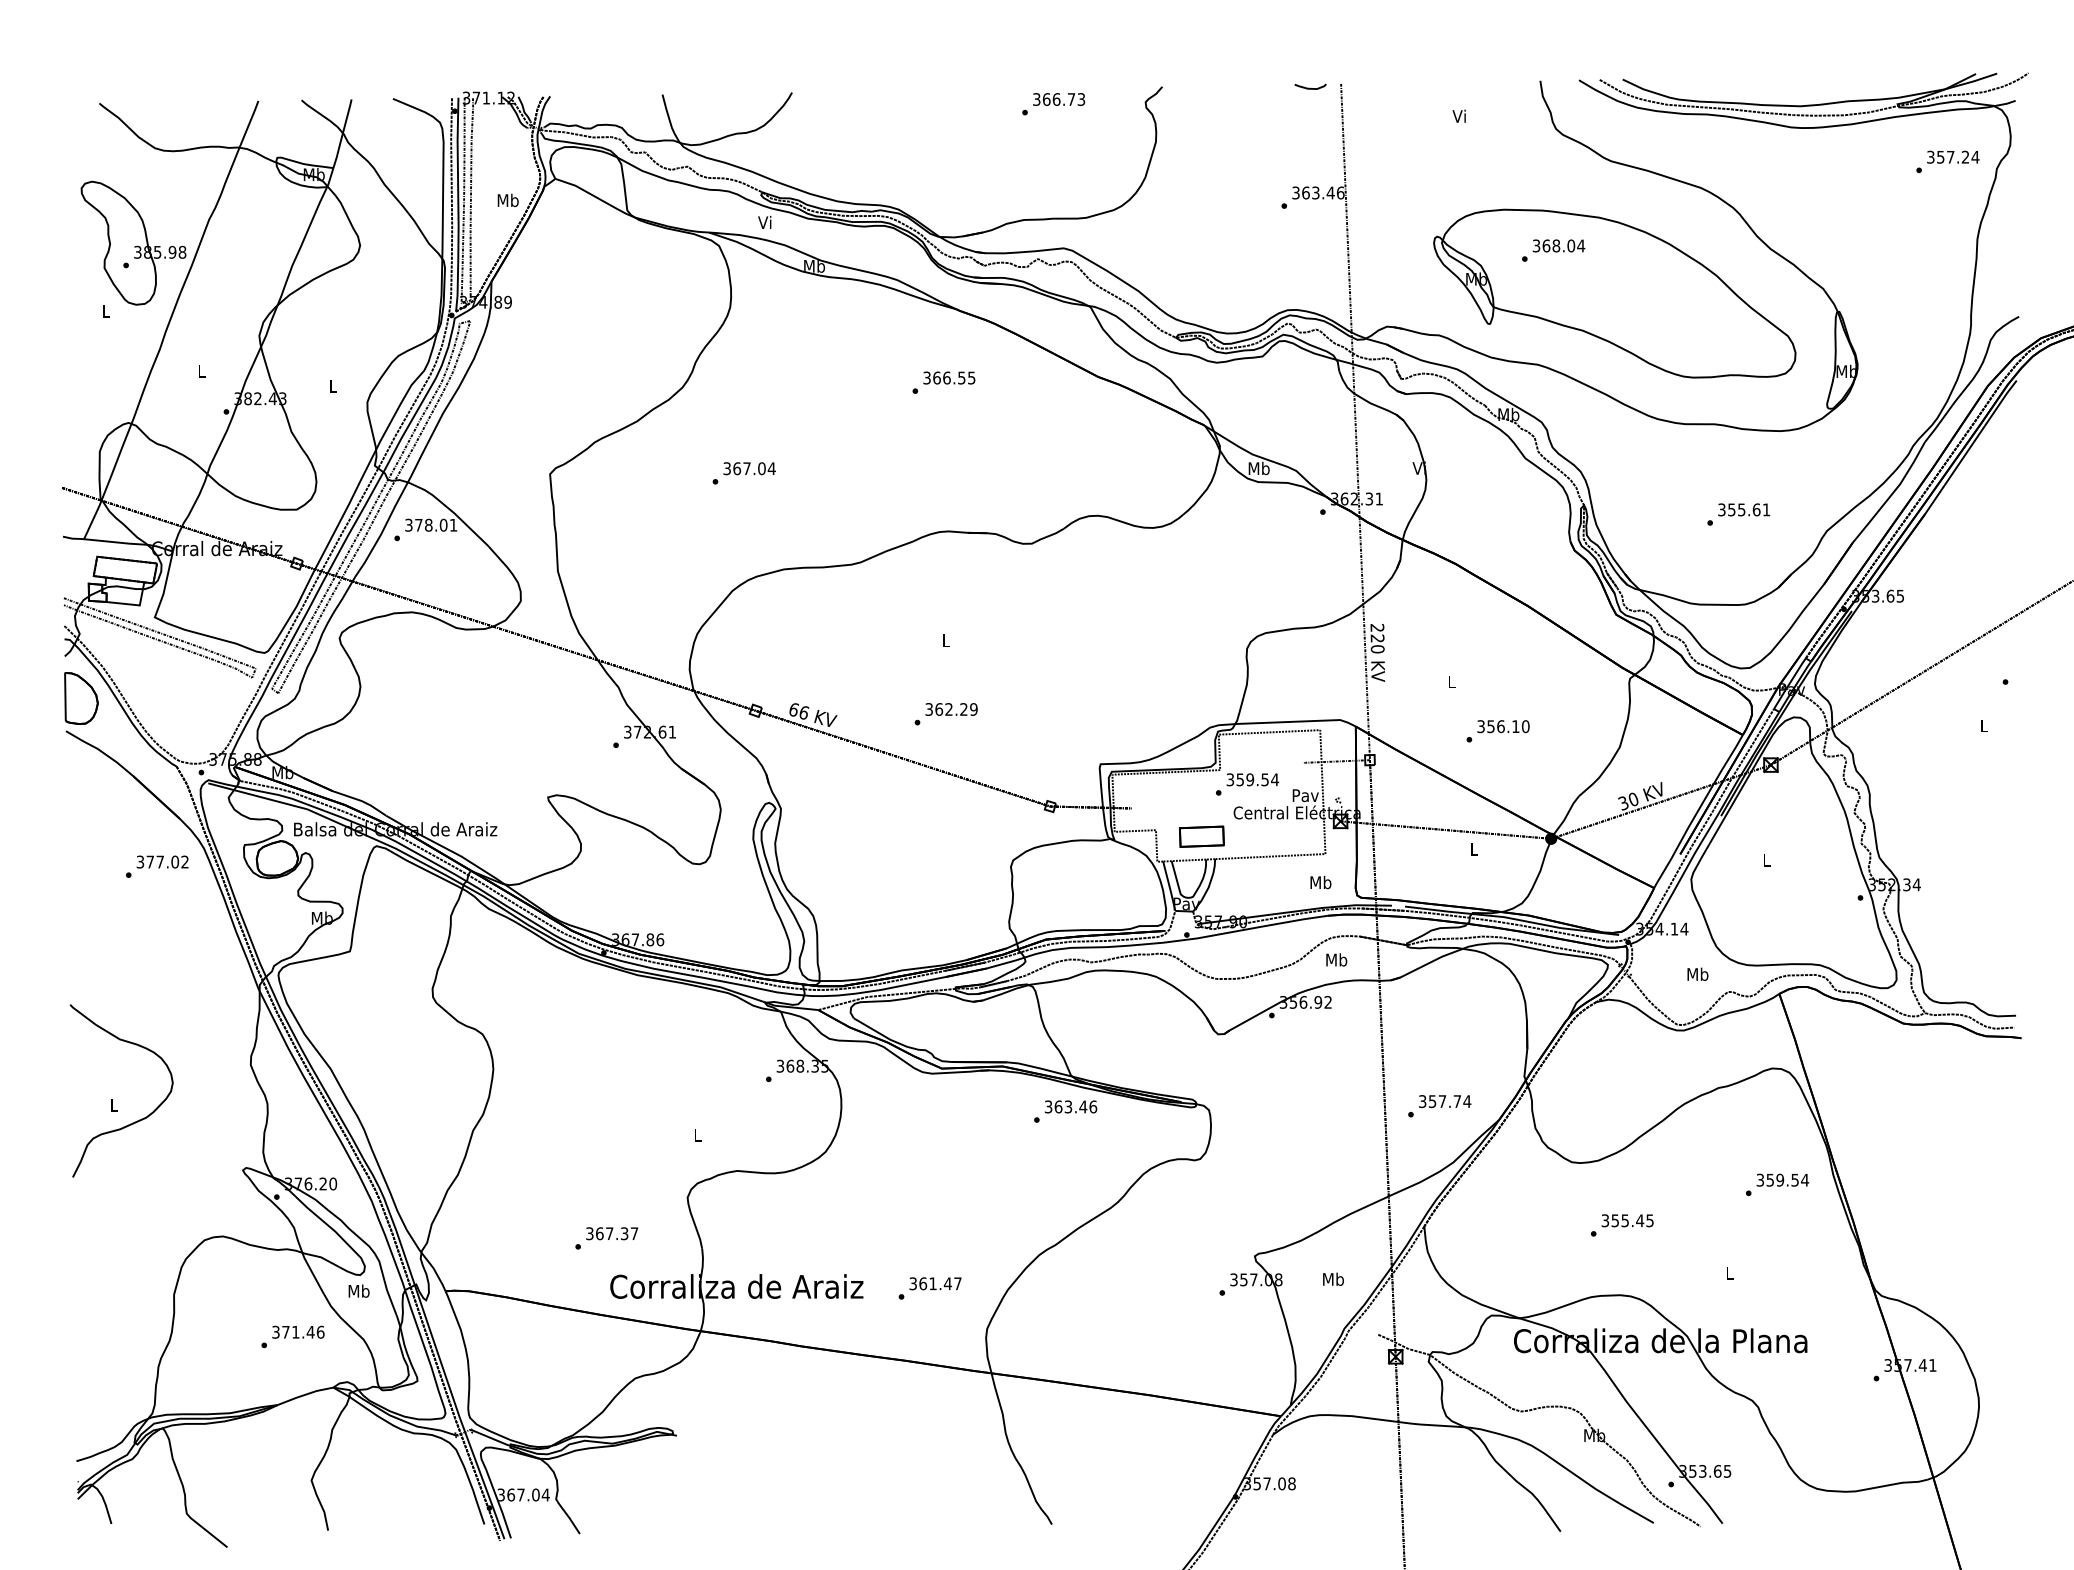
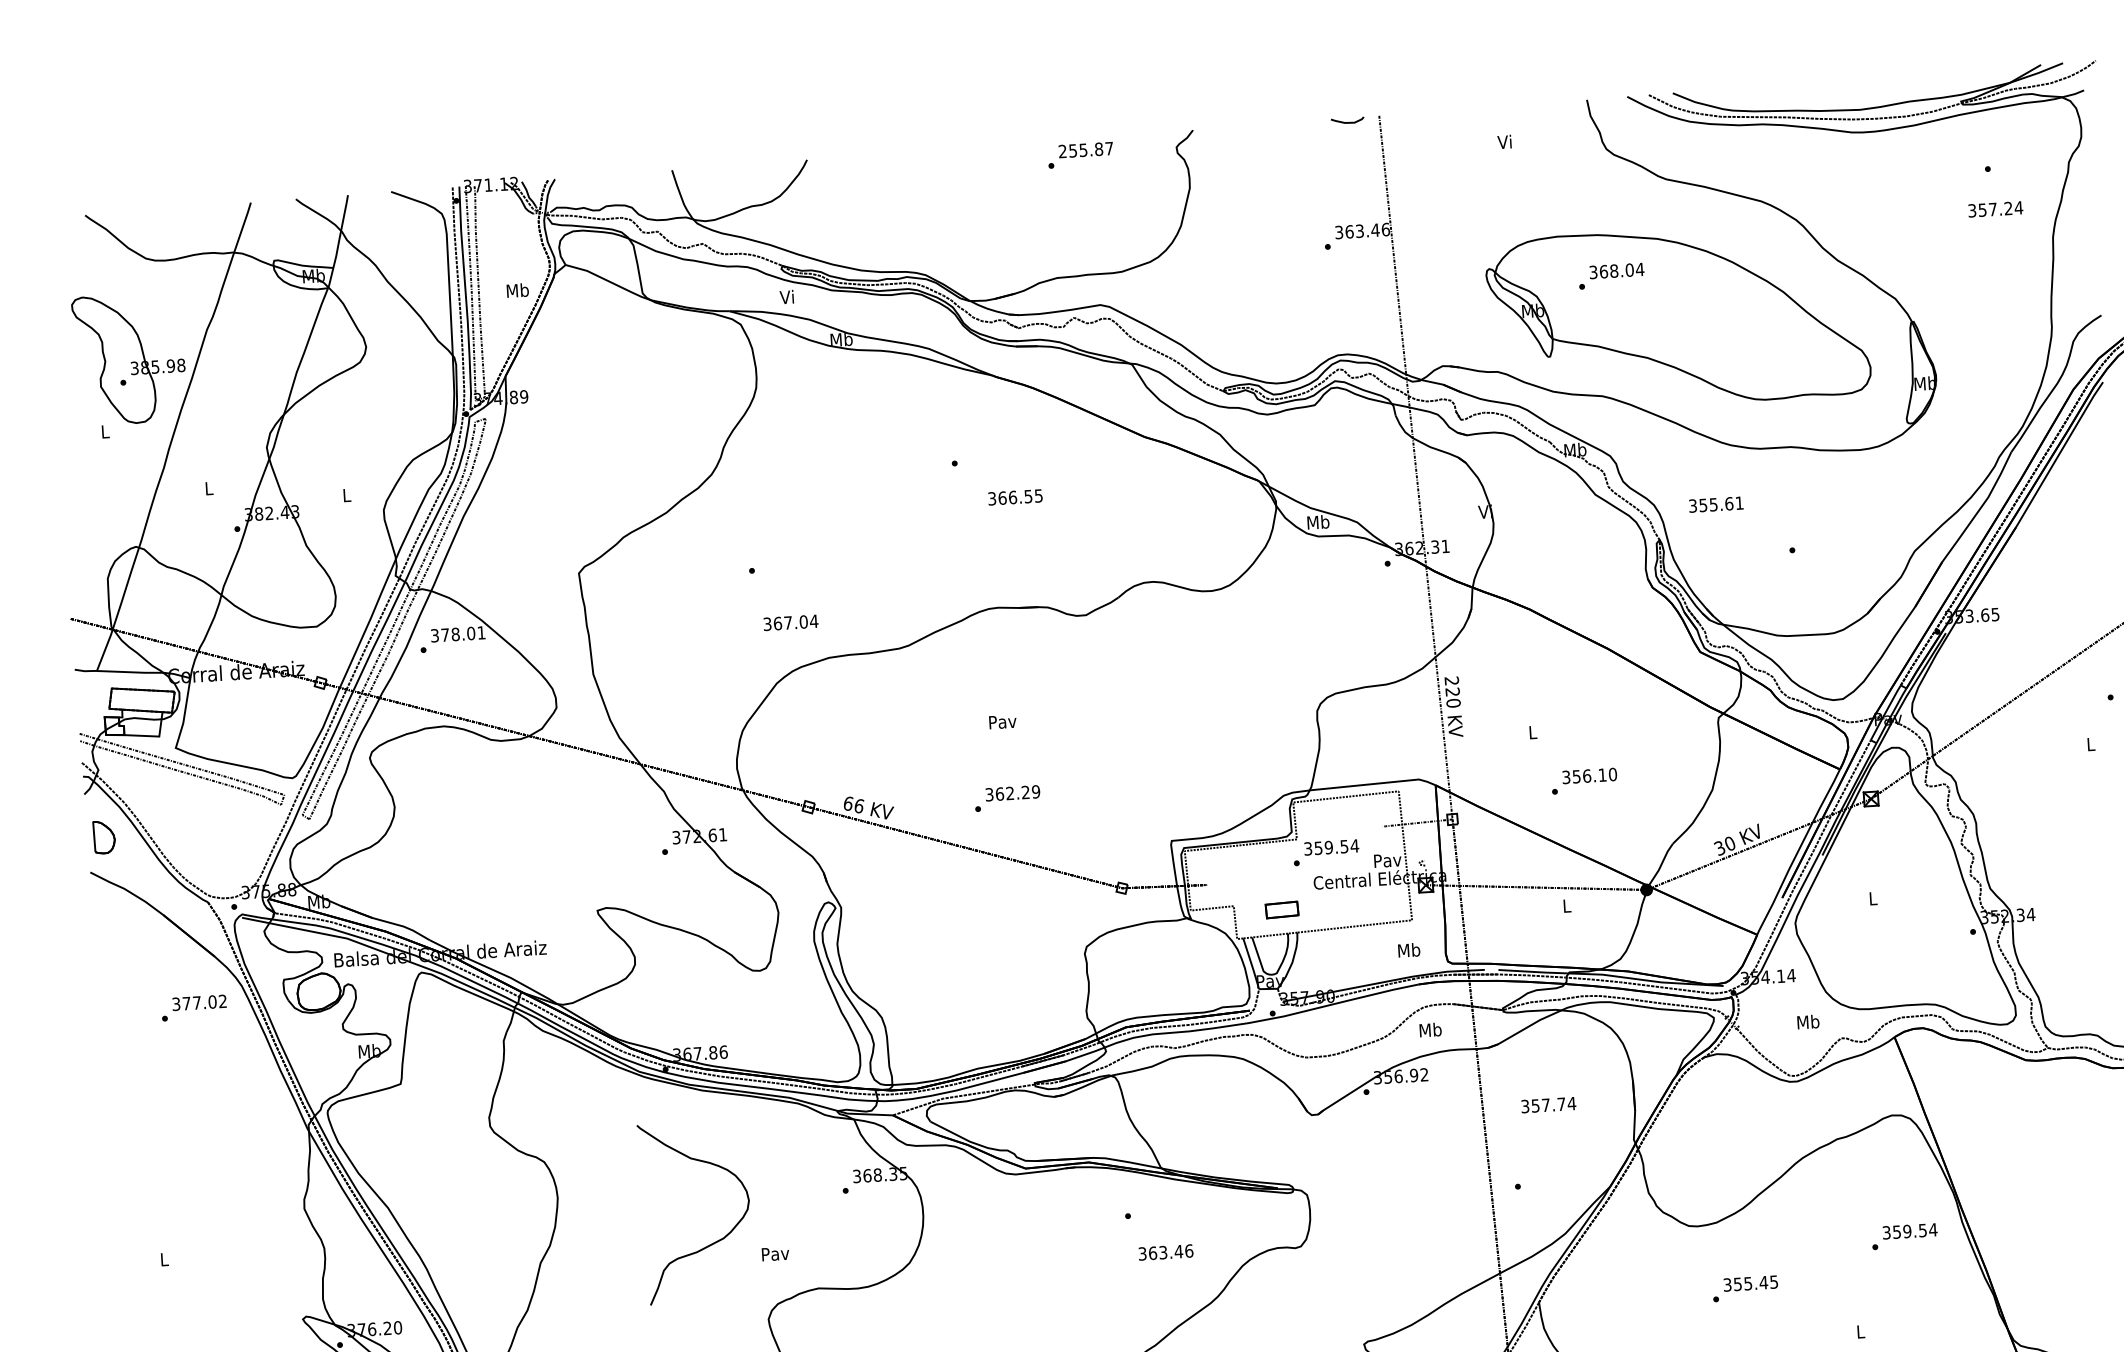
text: (1059, 99) -> (1086, 150), 366.73 -> 255.87
text: (1953, 156) -> (1995, 208), moved
text: (949, 377) -> (1015, 496), moved
text: (749, 468) -> (790, 622), moved
text: (1744, 509) -> (1716, 504), moved
text: (946, 640) -> (1003, 721), L -> Pav
part: (81, 698) -> (104, 837), size x0.6
part: (1201, 836) -> (1281, 909), size x0.7
text: (1445, 1101) -> (1549, 1105), moved
text: (1070, 1106) -> (1165, 1252), moved
curve: (134, 1121) -> (711, 1243), moved
text: (698, 1135) -> (775, 1253), L -> Pav

